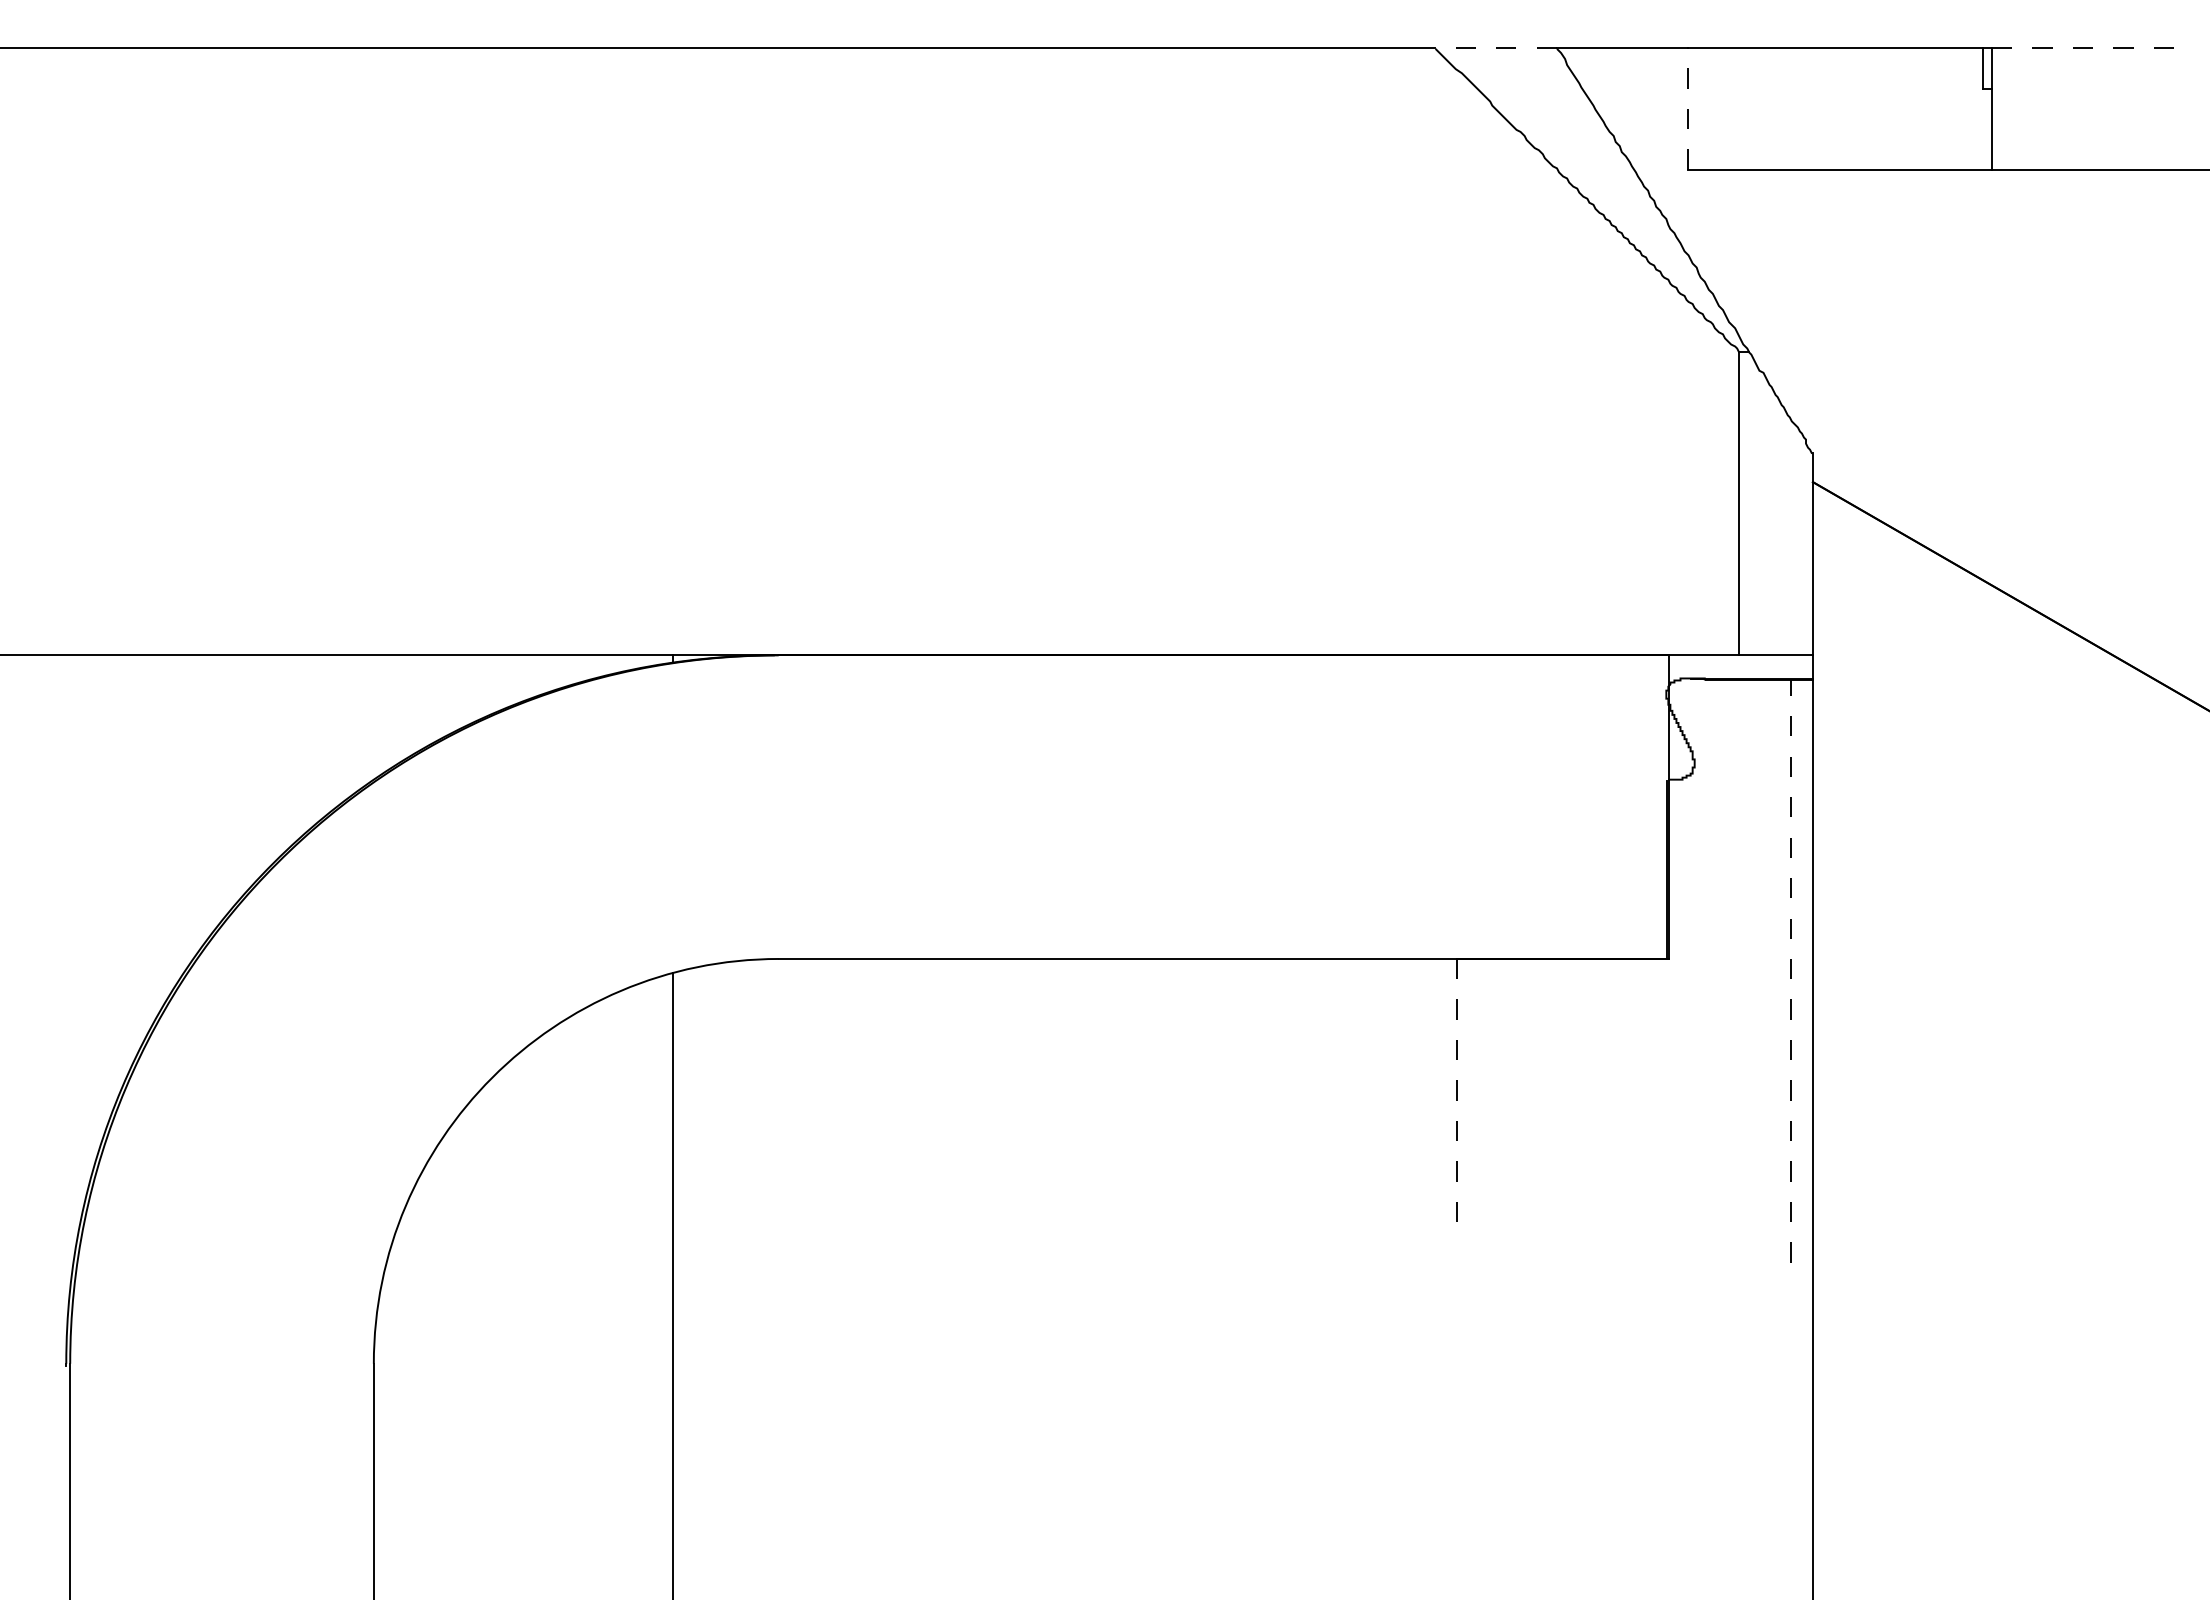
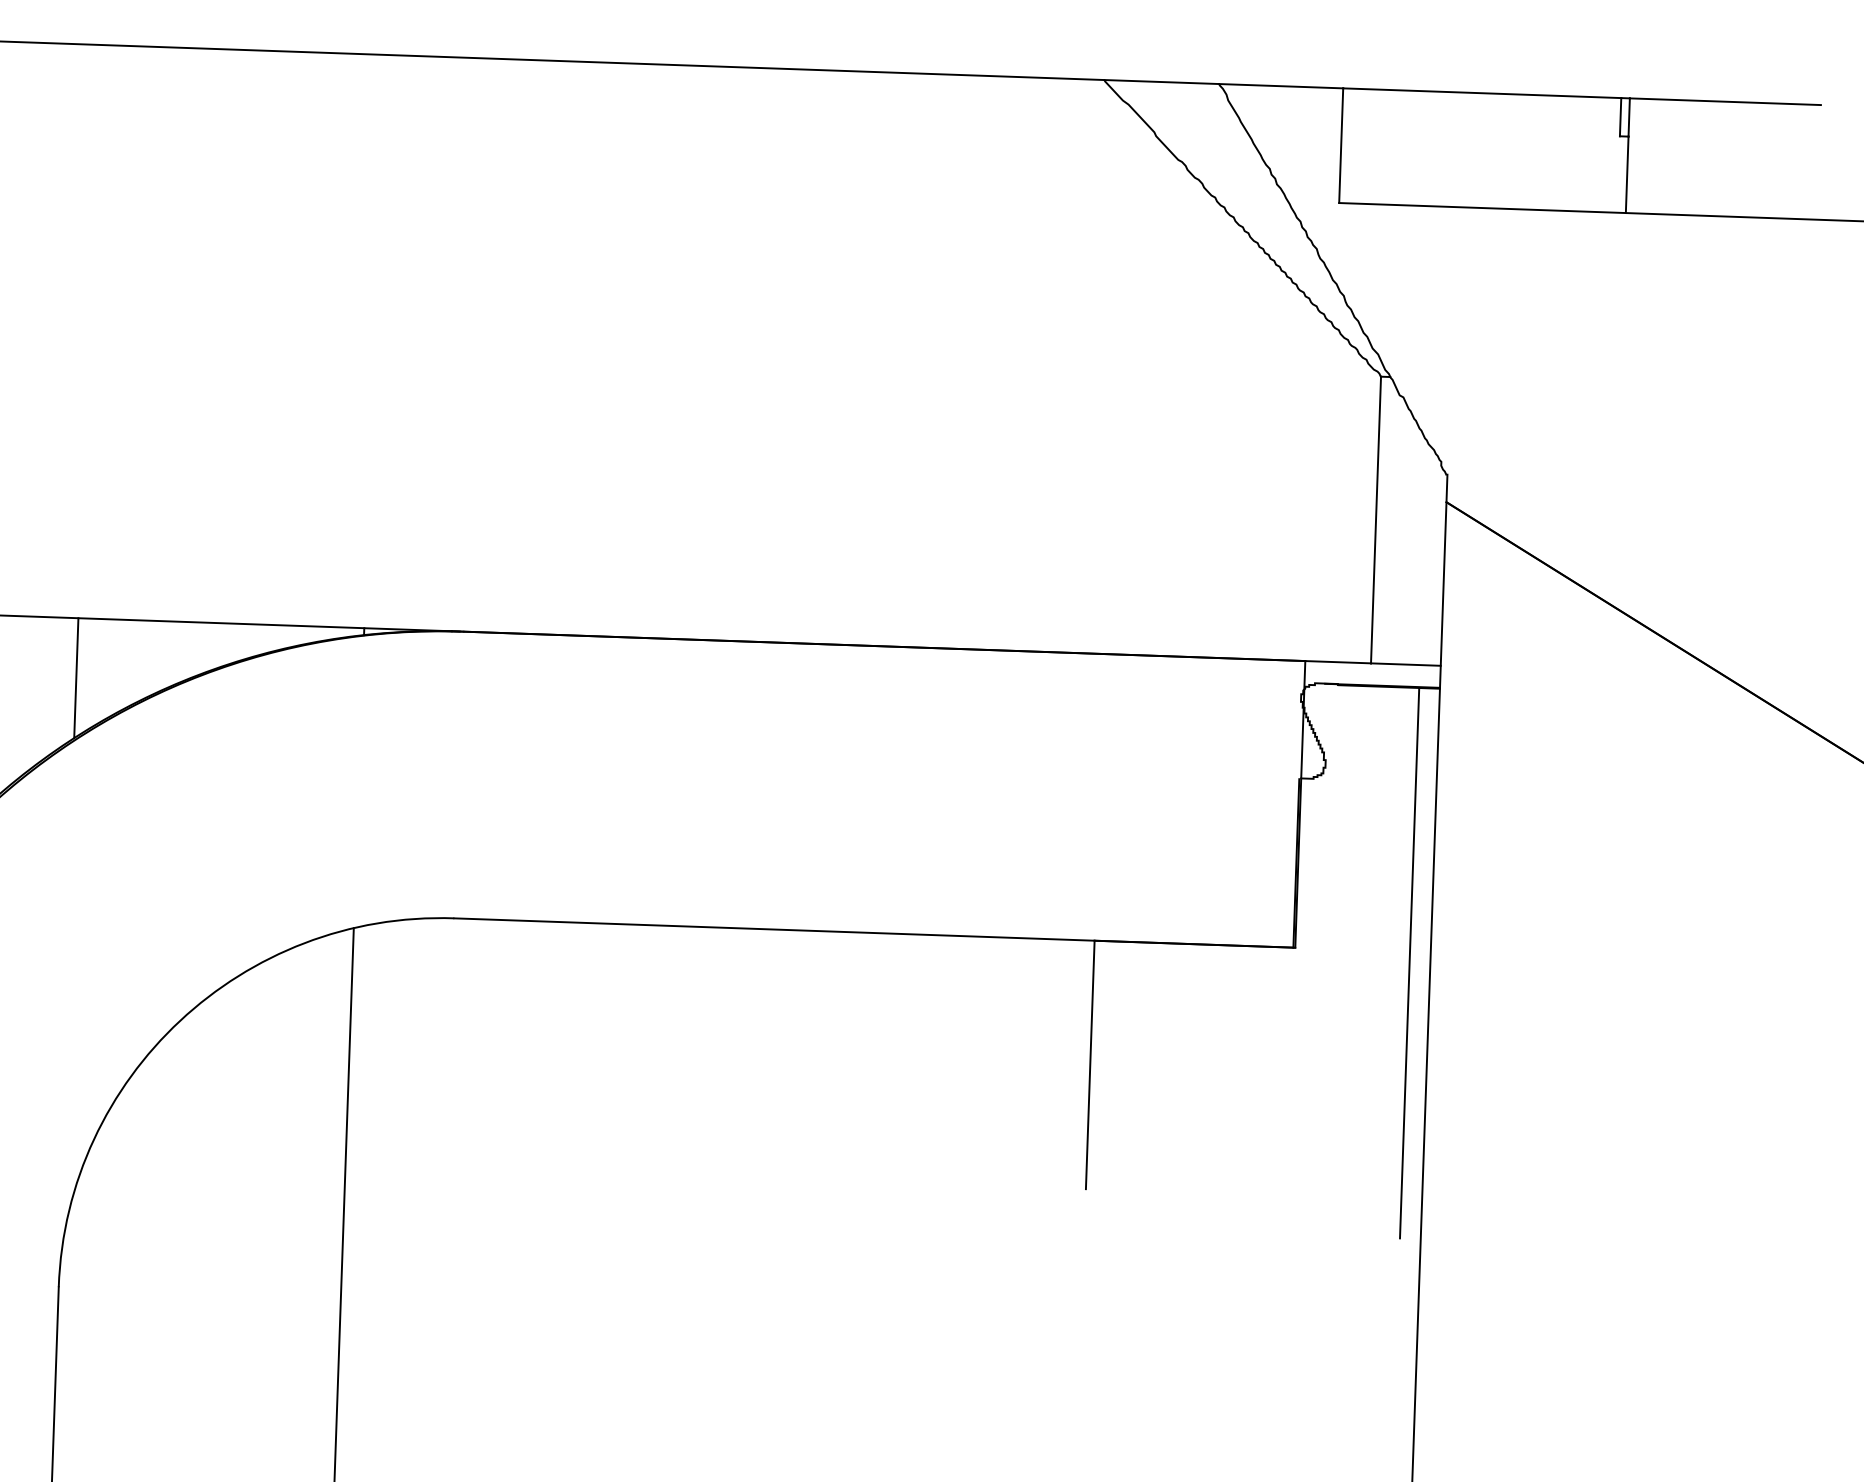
line: (1496, 48) -> (1162, 82), dashed -> solid
line: (2093, 48) -> (1725, 102), dashed -> solid
line: (1688, 108) -> (1341, 145), dashed -> solid
line: (369, 718) -> (75, 677), added
line: (1790, 970) -> (1409, 962), dashed -> solid
line: (1456, 1090) -> (1089, 1064), dashed -> solid

